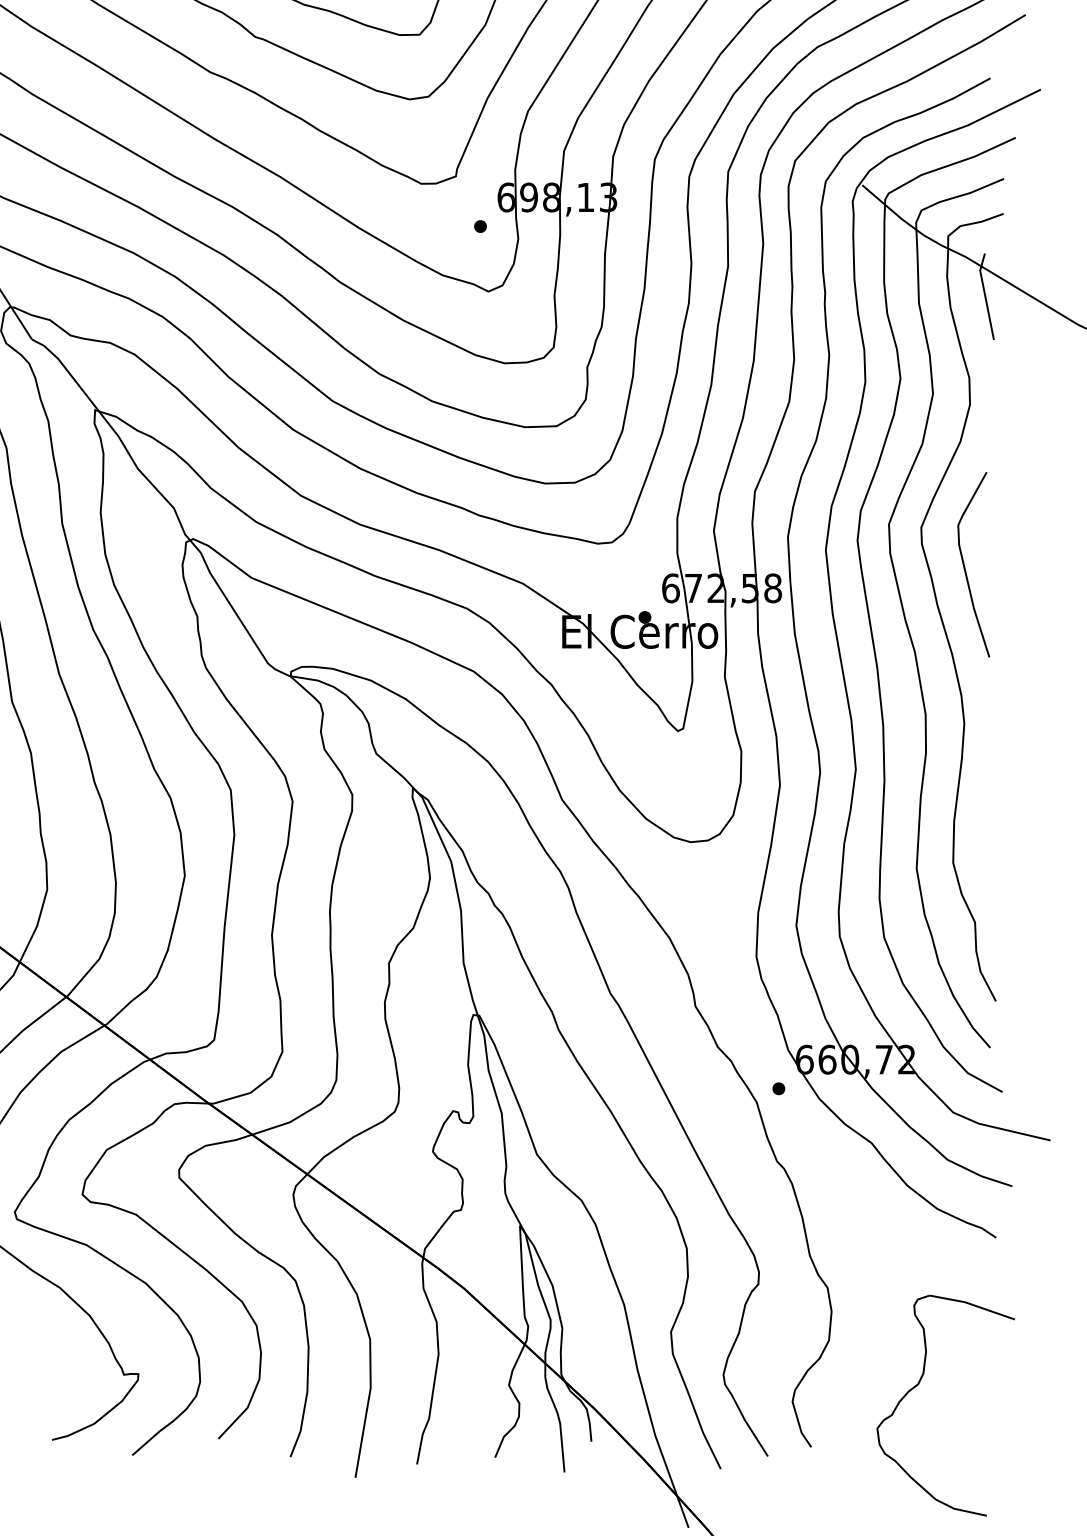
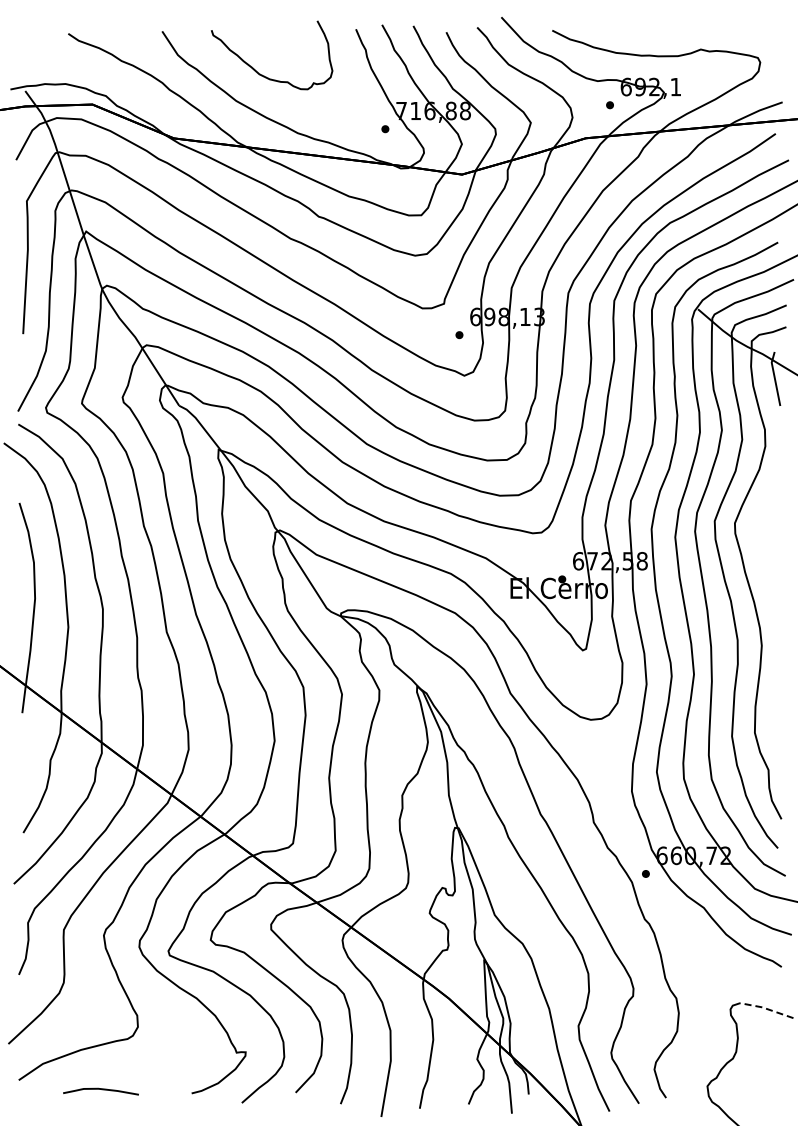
curve: (965, 564) -> (762, 546), removed
line: (971, 1304) -> (766, 1008), solid -> dashed

